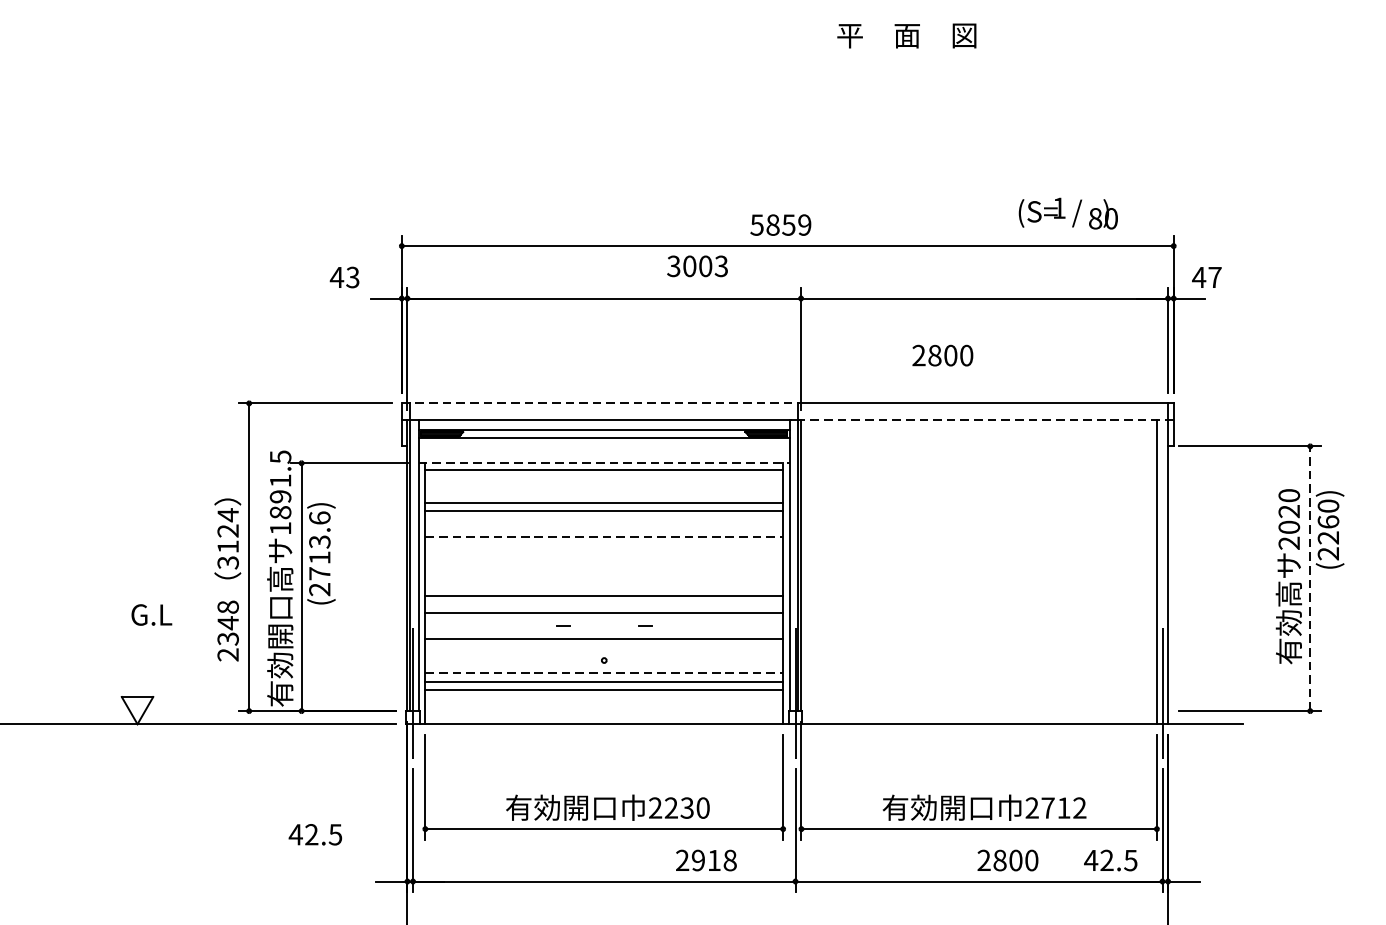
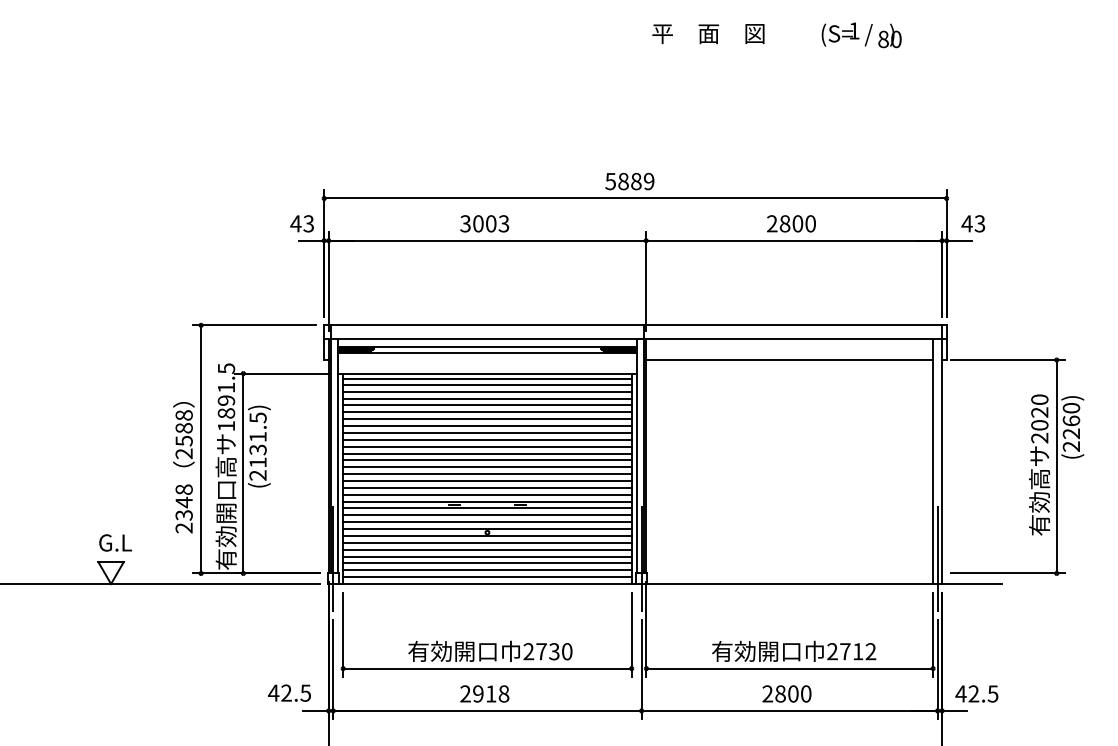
text: (906, 36) -> (708, 34), moved
text: (1068, 213) -> (861, 35), moved
text: (789, 225) -> (636, 181), 5859 -> 5889
text: (697, 265) -> (484, 223), moved
text: (343, 277) -> (301, 223), moved
text: (1214, 277) -> (979, 223), 47 -> 43
text: (942, 355) -> (791, 223), moved
line: (600, 403) -> (484, 325), dashed -> solid
line: (981, 420) -> (791, 339), dashed -> solid
line: (978, 445) -> (789, 359), added
line: (604, 463) -> (487, 373), dashed -> solid
line: (604, 476) -> (487, 384), added
line: (604, 485) -> (487, 391), added
line: (604, 494) -> (487, 398), added
line: (604, 520) -> (487, 419), added
line: (604, 528) -> (487, 426), added
line: (604, 536) -> (487, 432), dashed -> solid
text: (227, 538) -> (183, 434), 3124 -> 2588
text: (319, 544) -> (257, 439), (2713.6) -> (2131.5)
line: (604, 544) -> (487, 439), added
line: (604, 553) -> (487, 446), added
line: (604, 562) -> (487, 453), added
line: (604, 571) -> (487, 460), added
line: (1309, 578) -> (1056, 466), dashed -> solid
line: (604, 579) -> (487, 467), added
line: (604, 588) -> (487, 474), added
line: (604, 604) -> (487, 487), added
text: (151, 614) -> (115, 542), moved
line: (604, 621) -> (487, 501), added
line: (604, 630) -> (487, 508), added
line: (604, 647) -> (487, 522), added
line: (604, 656) -> (487, 529), added
line: (604, 664) -> (487, 535), added
line: (604, 672) -> (487, 542), dashed -> solid
line: (604, 698) -> (487, 563), added
line: (604, 707) -> (487, 570), added
line: (604, 716) -> (487, 577), added
text: (671, 807) -> (541, 651), 2230 -> 2730
text: (315, 833) -> (289, 692), moved
text: (706, 859) -> (484, 693), moved
text: (1007, 859) -> (786, 693), moved
text: (1110, 859) -> (976, 693), moved

